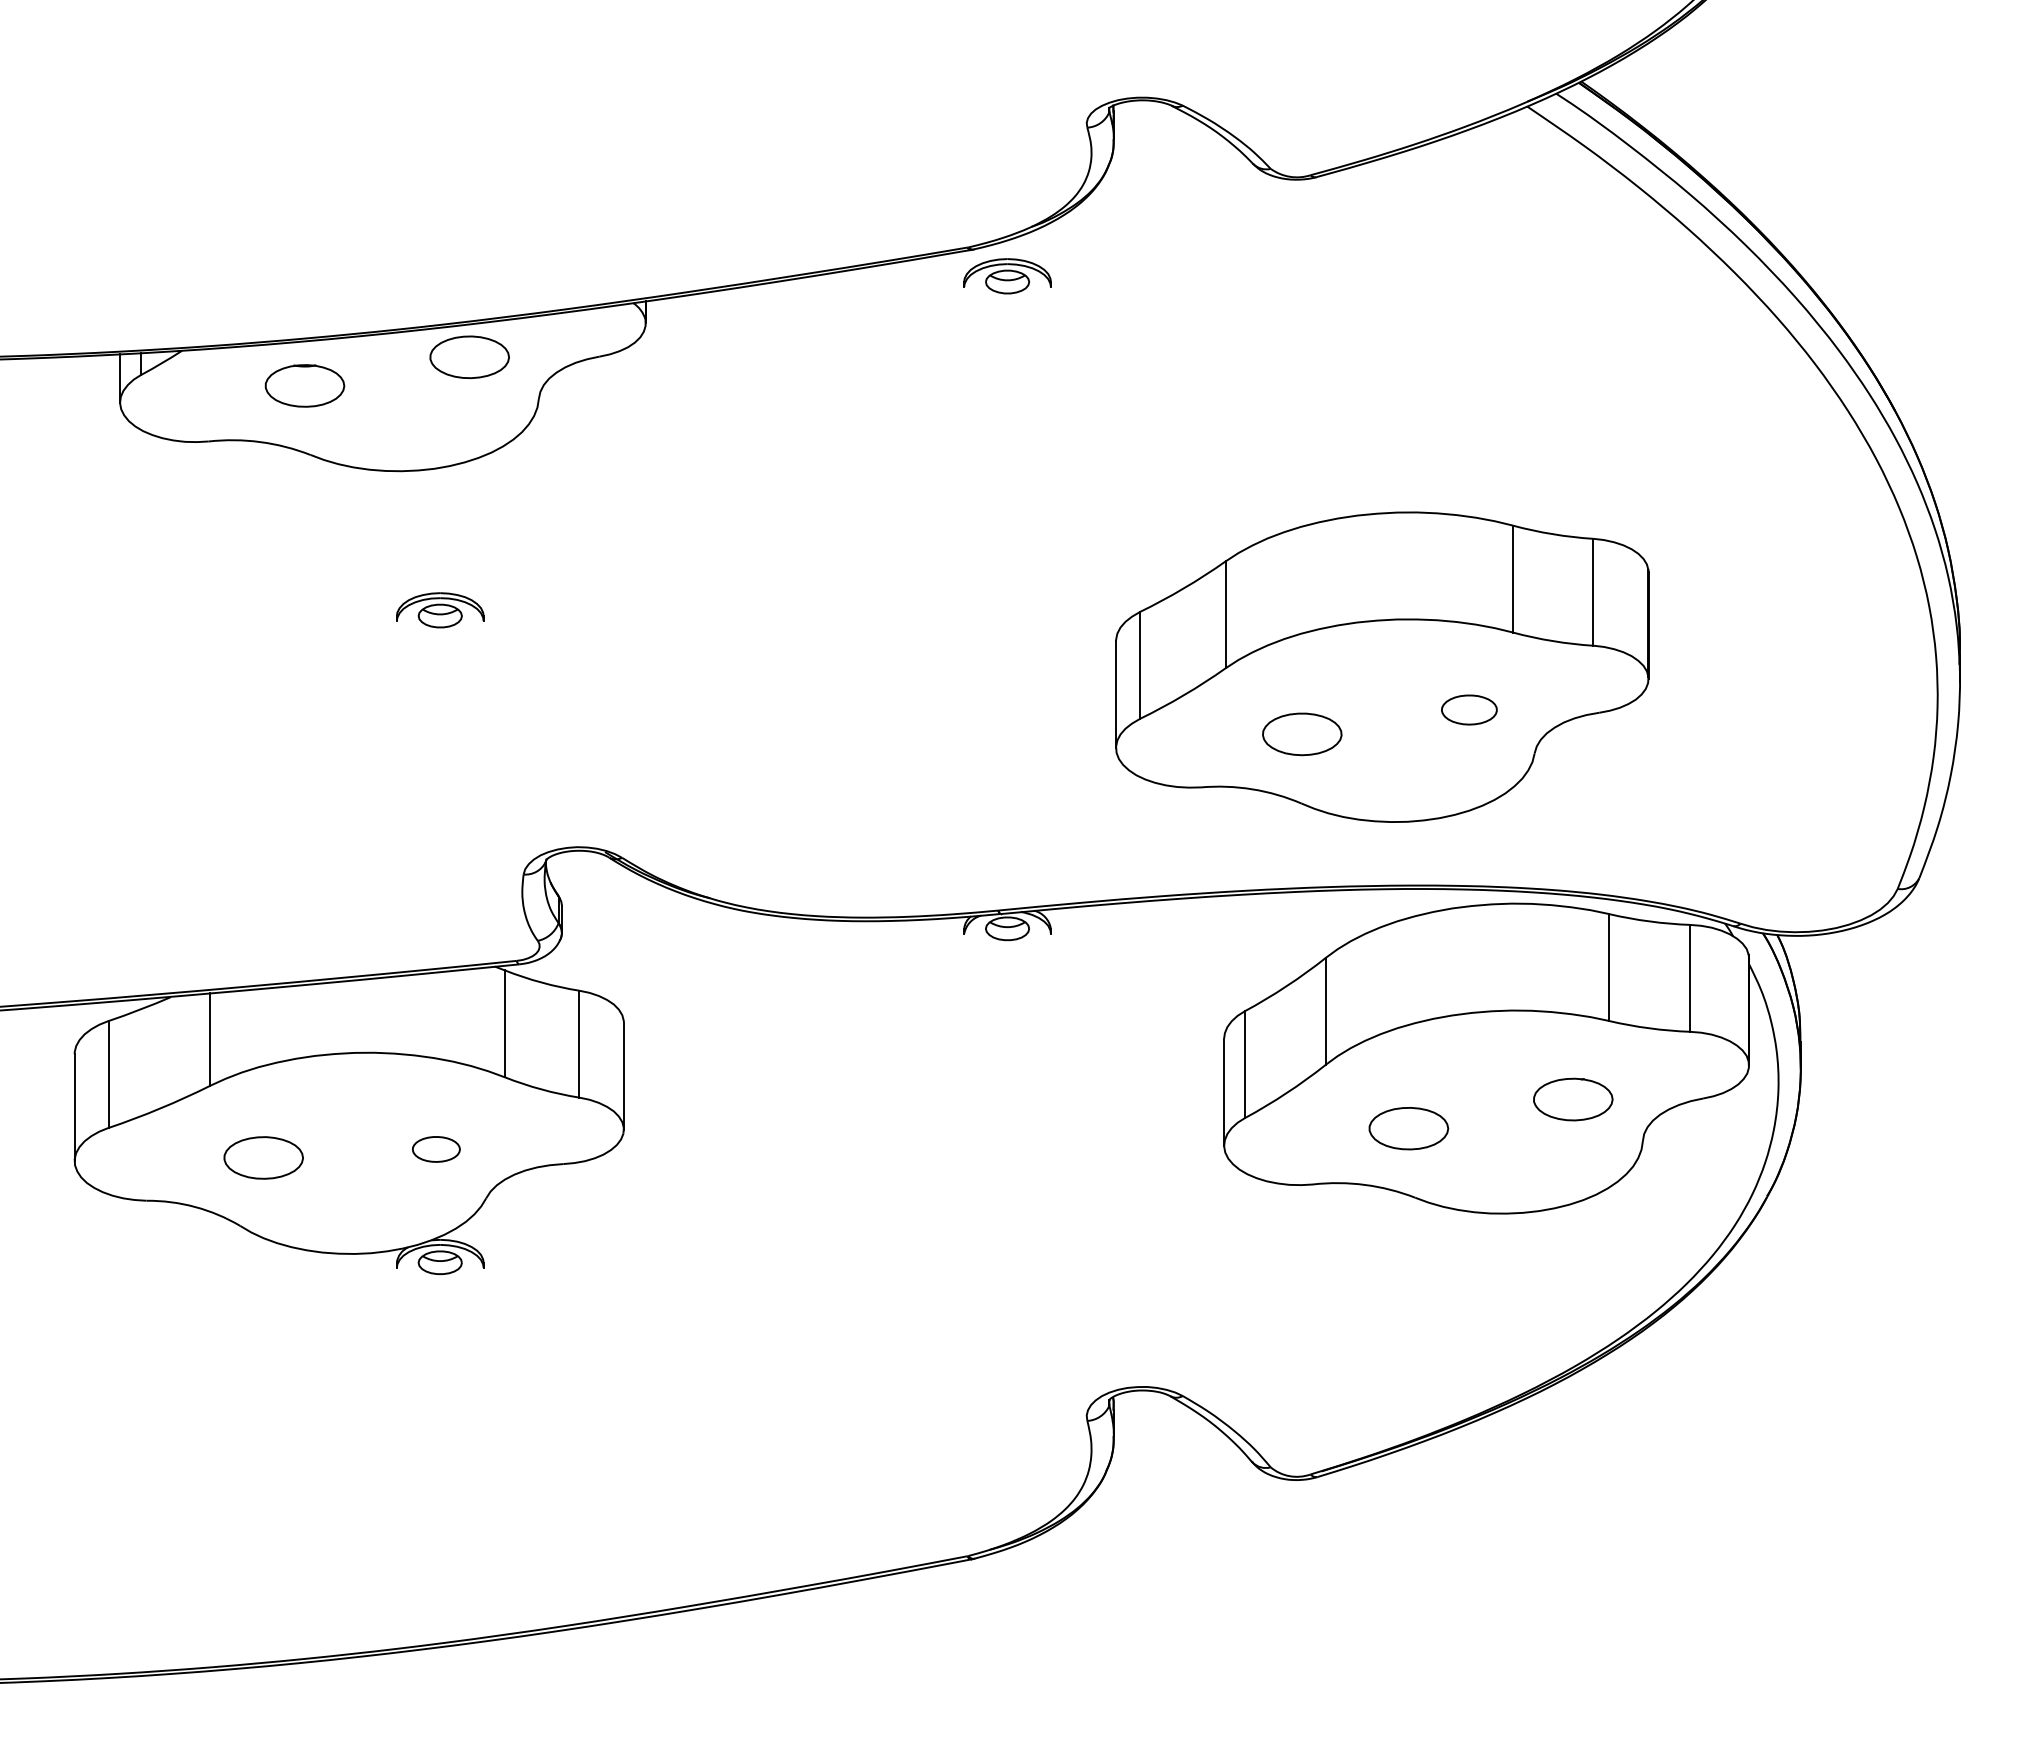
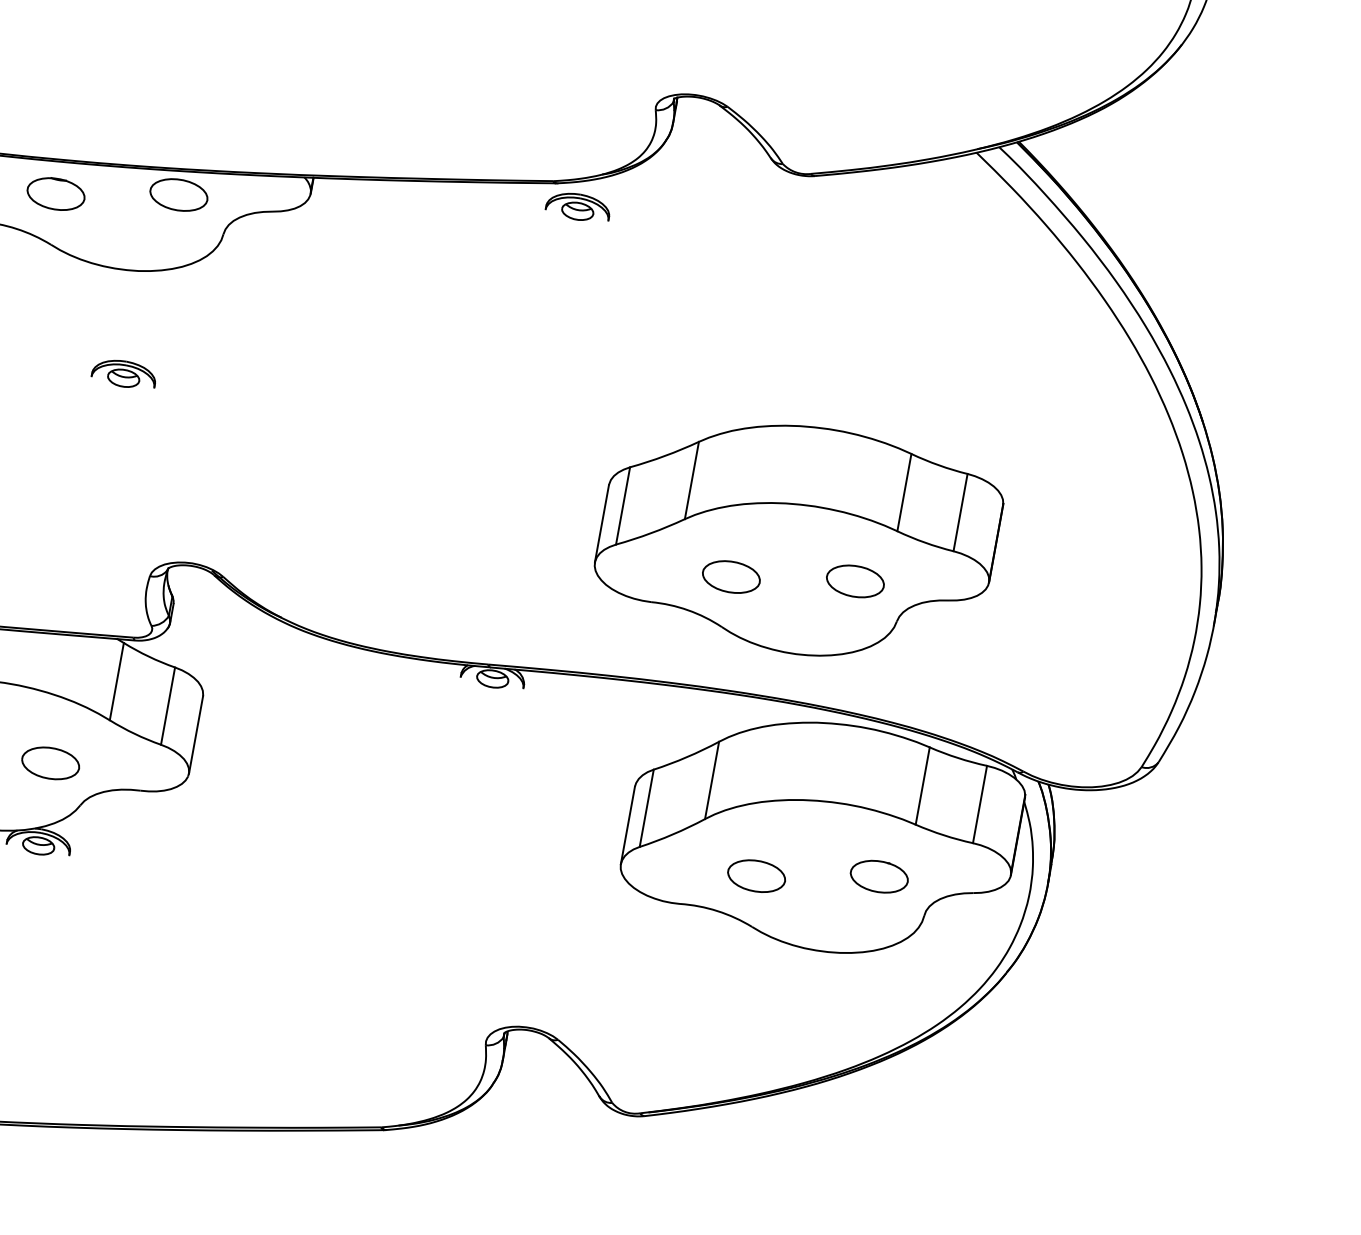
part: (1469, 709) -> (855, 581), size x1.43
part: (436, 1149) -> (50, 763), size x1.67

